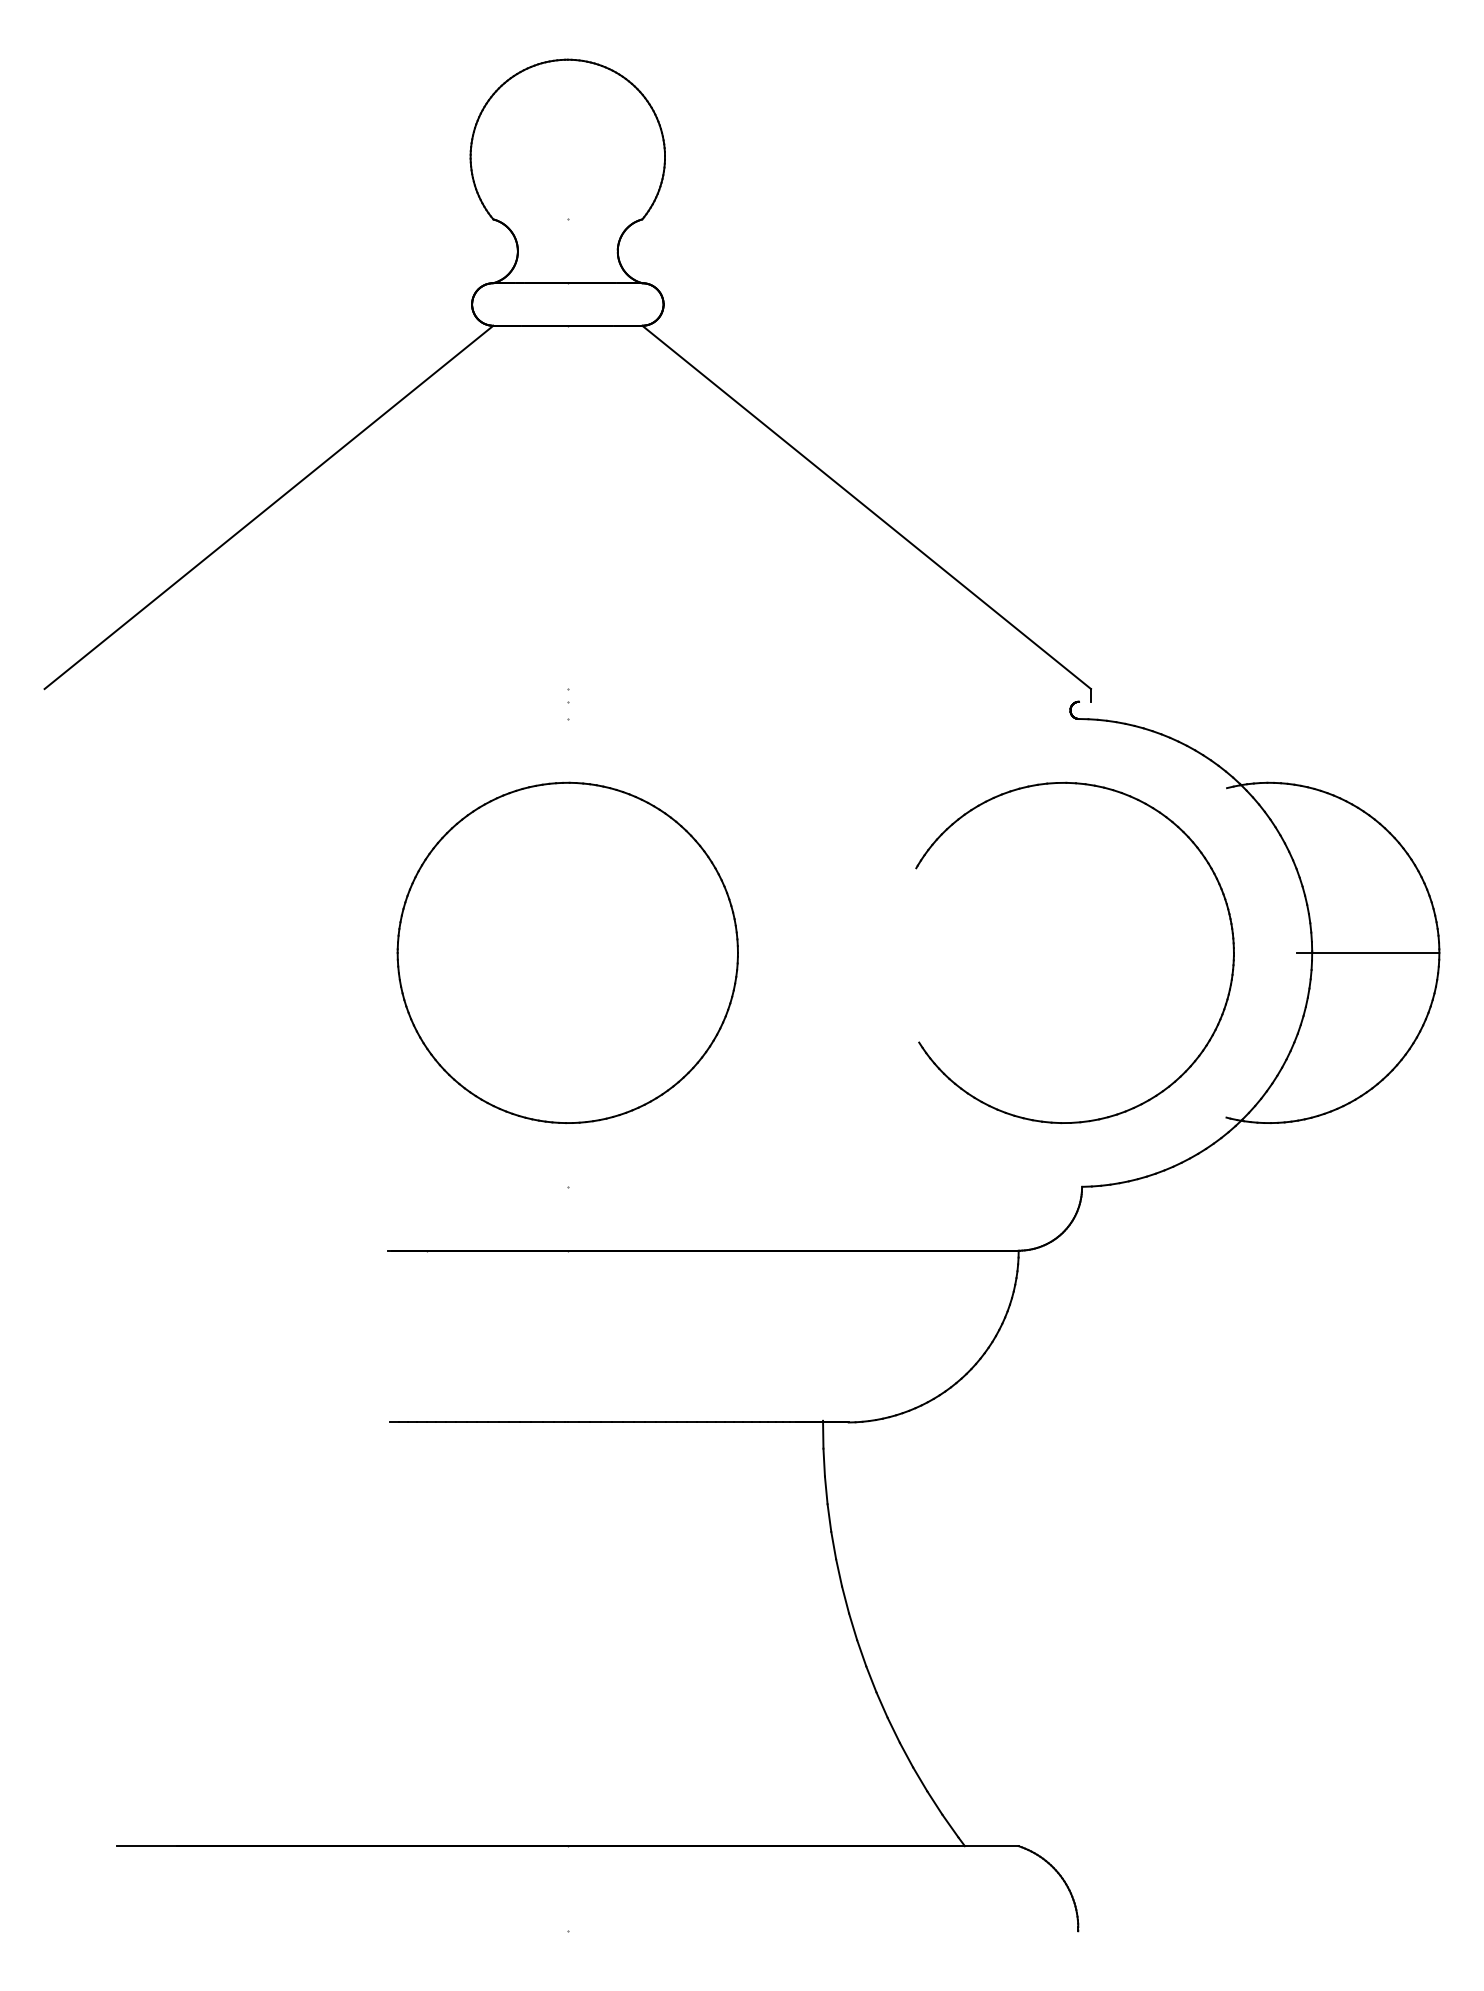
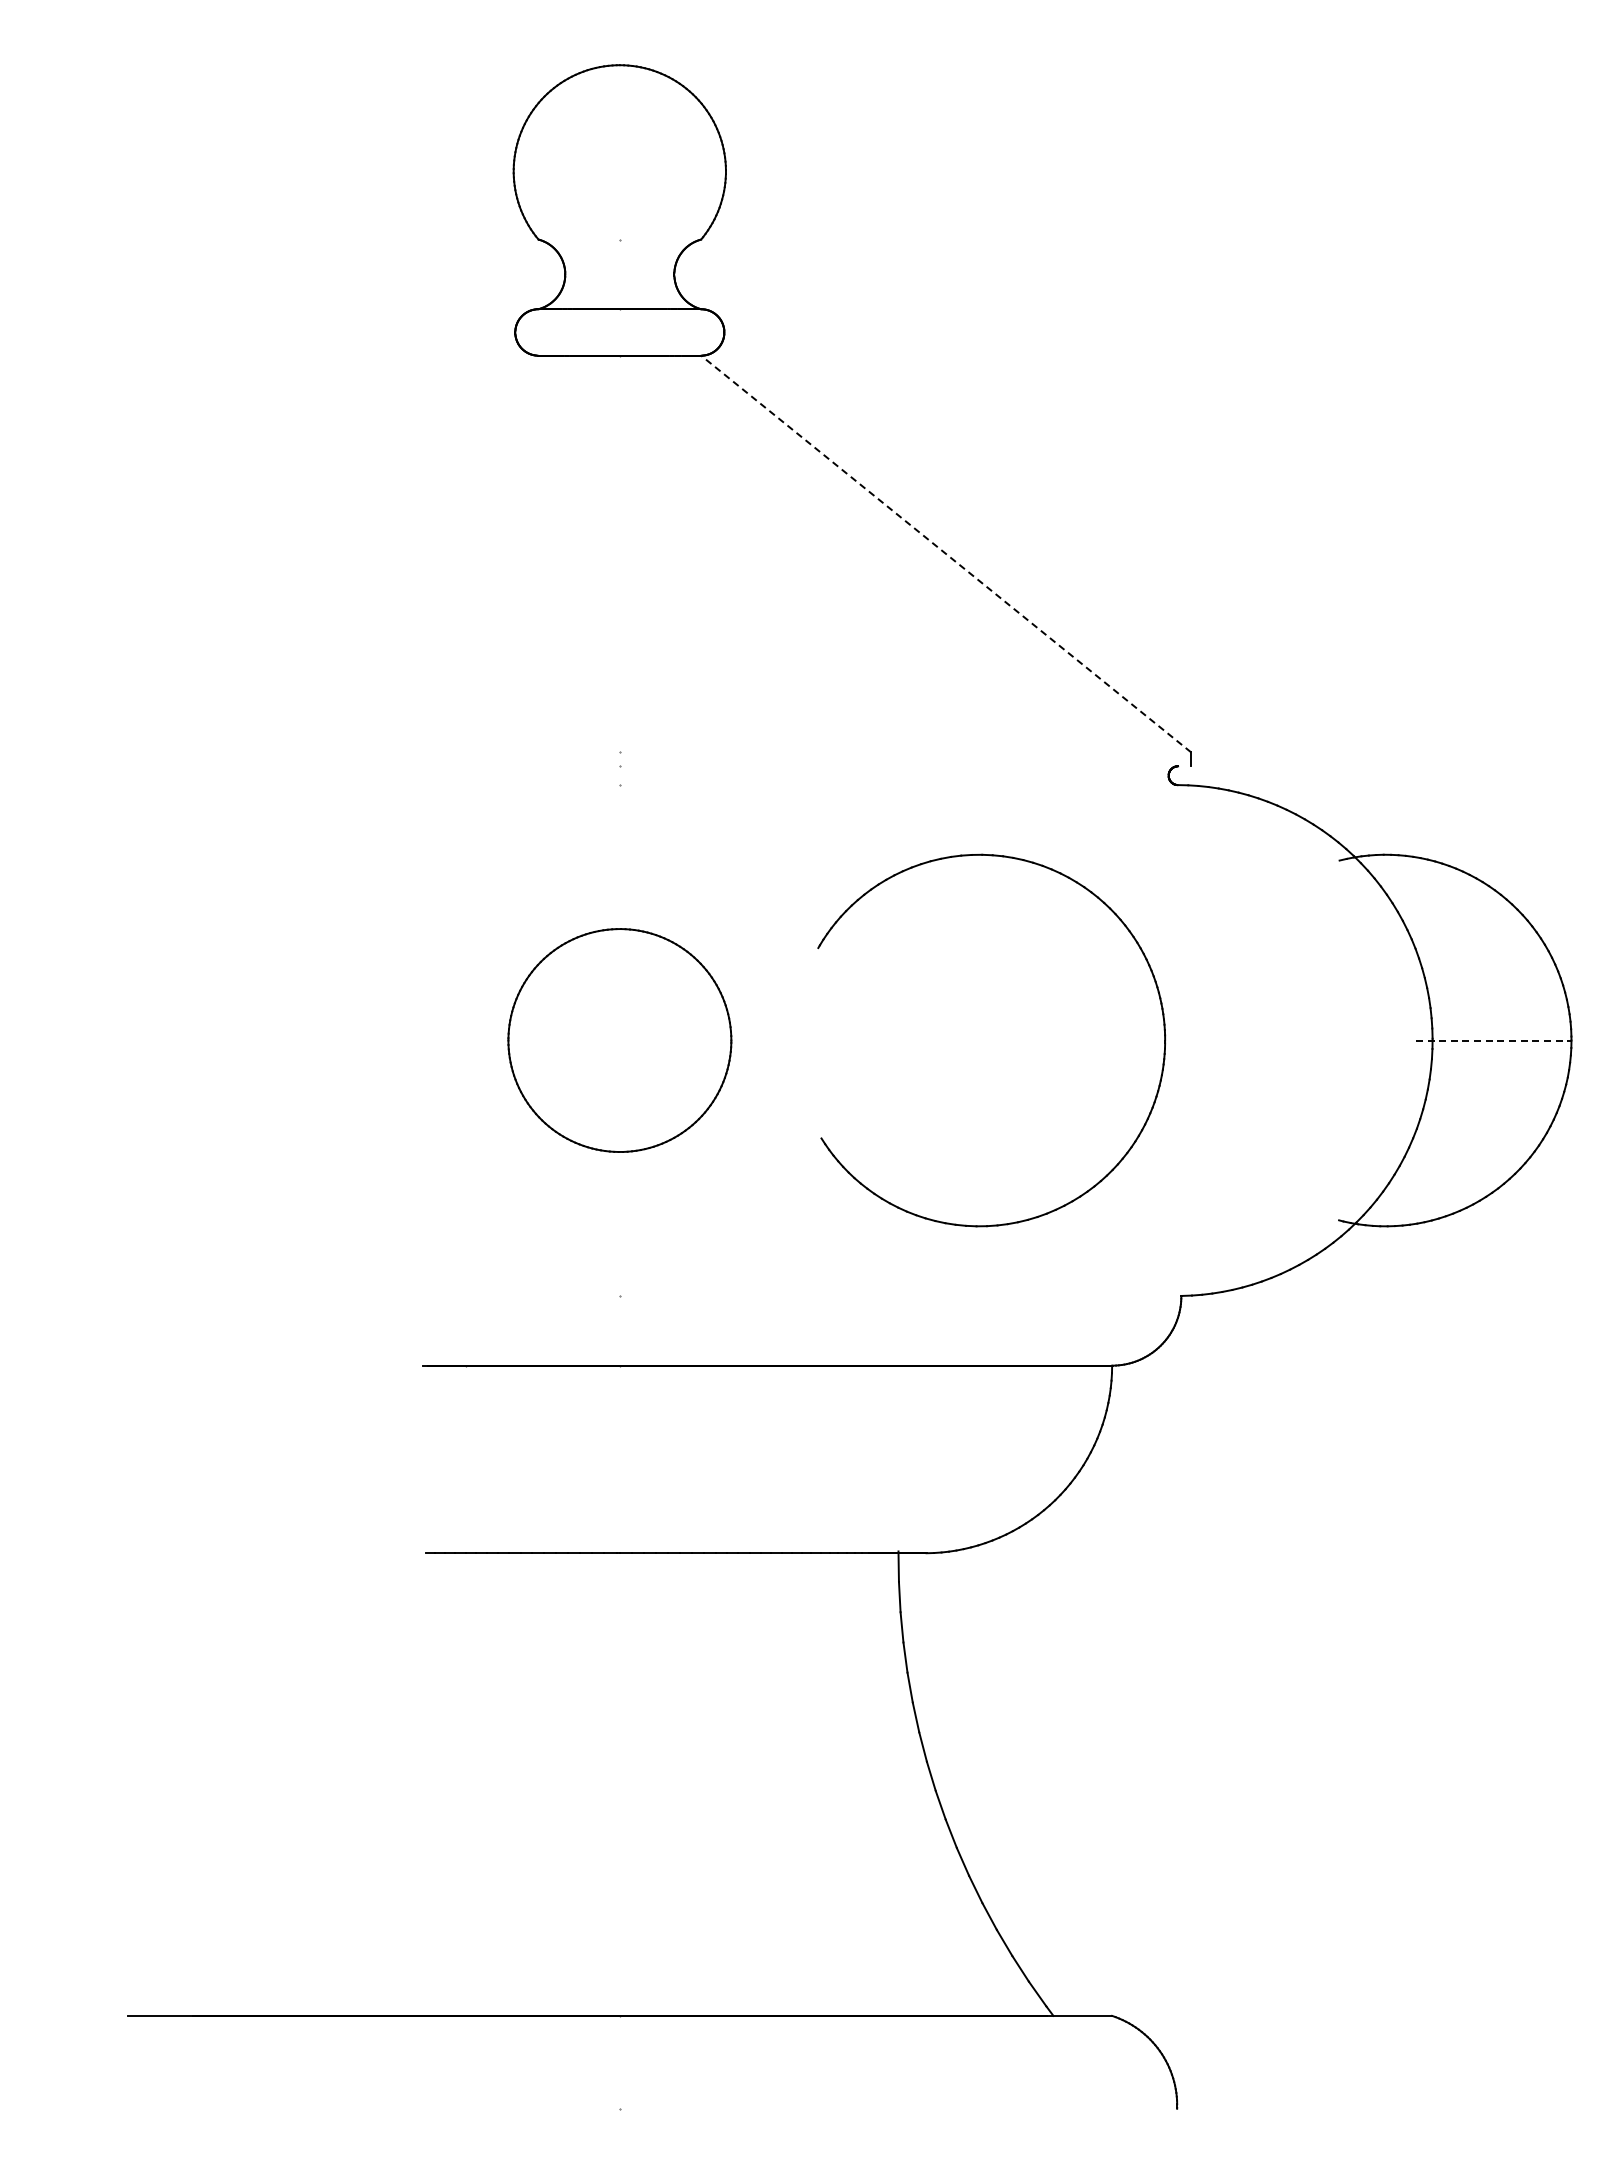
line: (268, 506) -> (293, 553), removed
line: (866, 506) -> (945, 553), solid -> dashed
part: (1232, 942) -> (1163, 1029), moved
part: (567, 952) -> (619, 1040), size x0.6
line: (1367, 952) -> (1493, 1040), solid -> dashed

